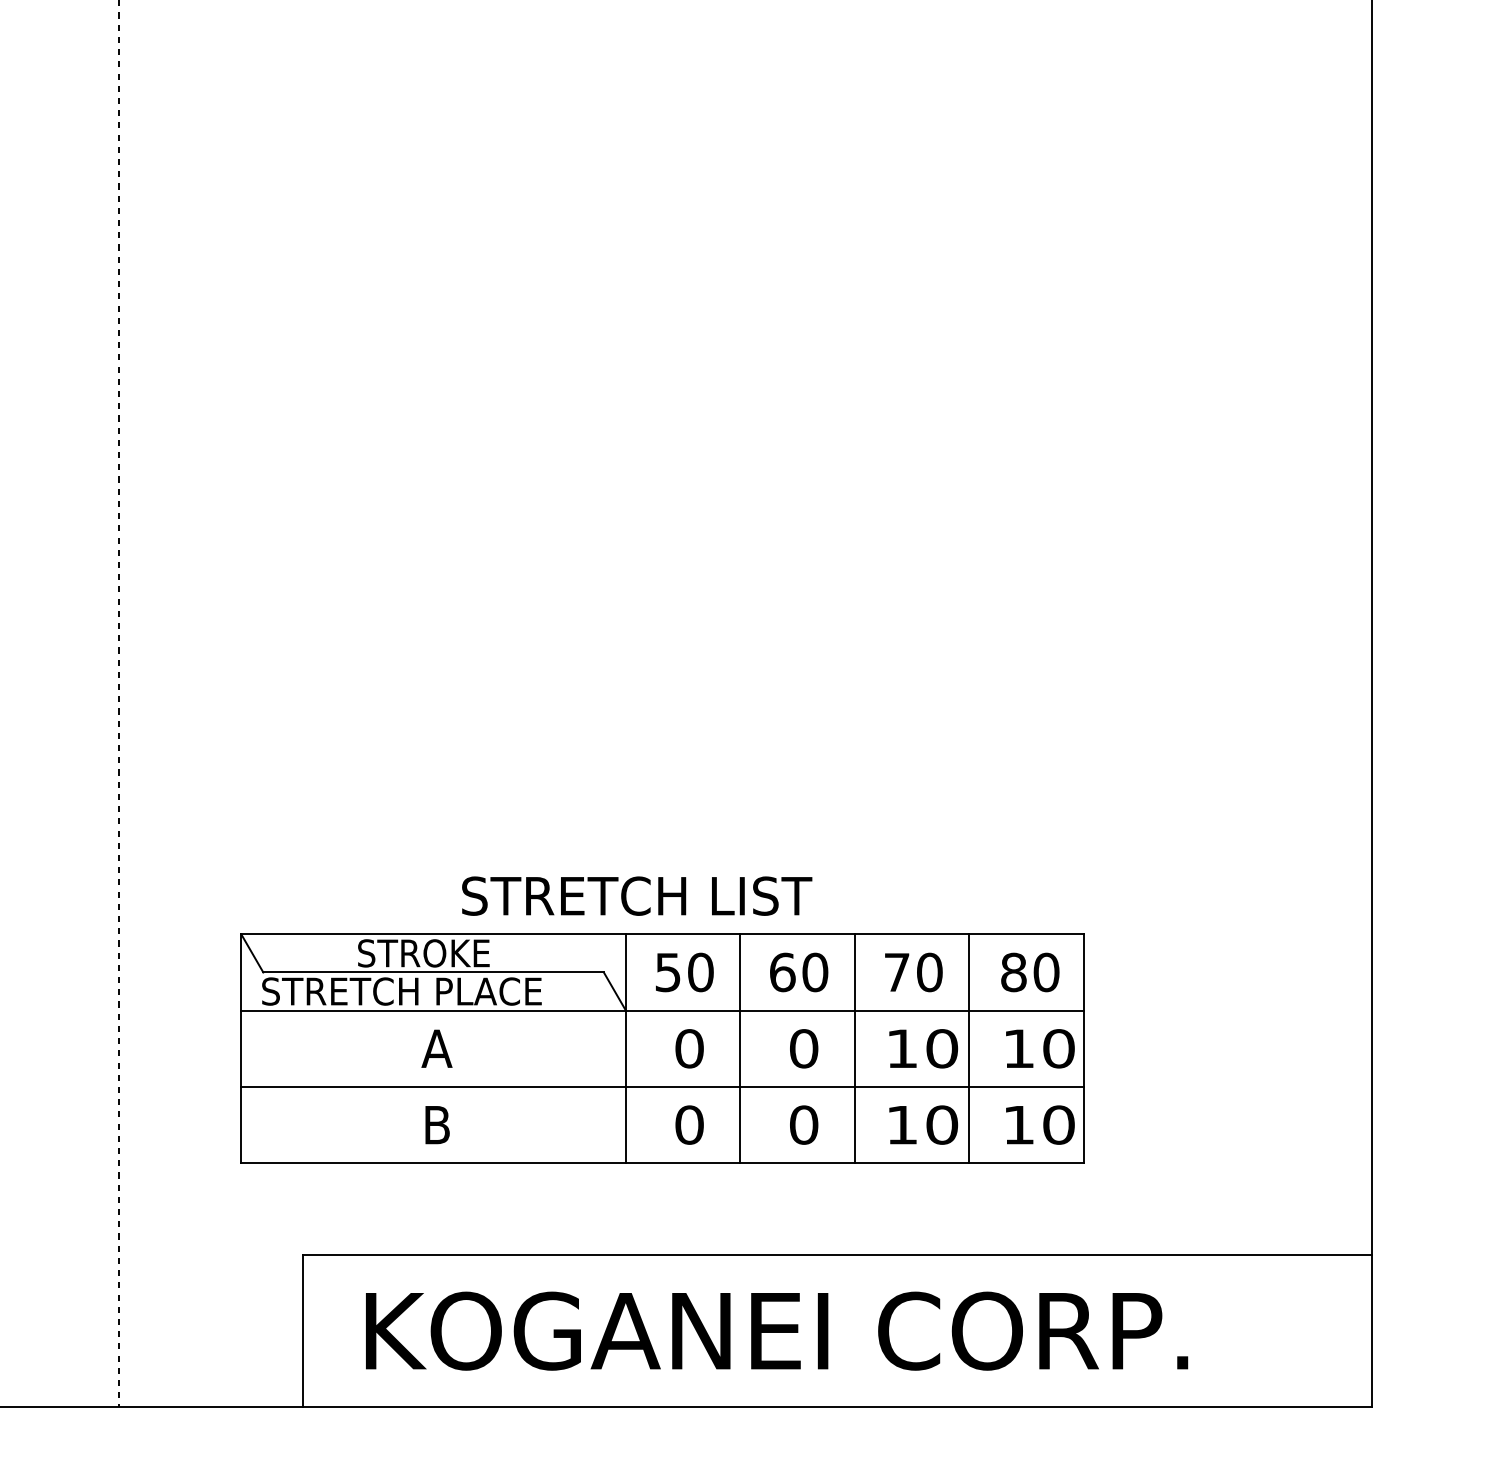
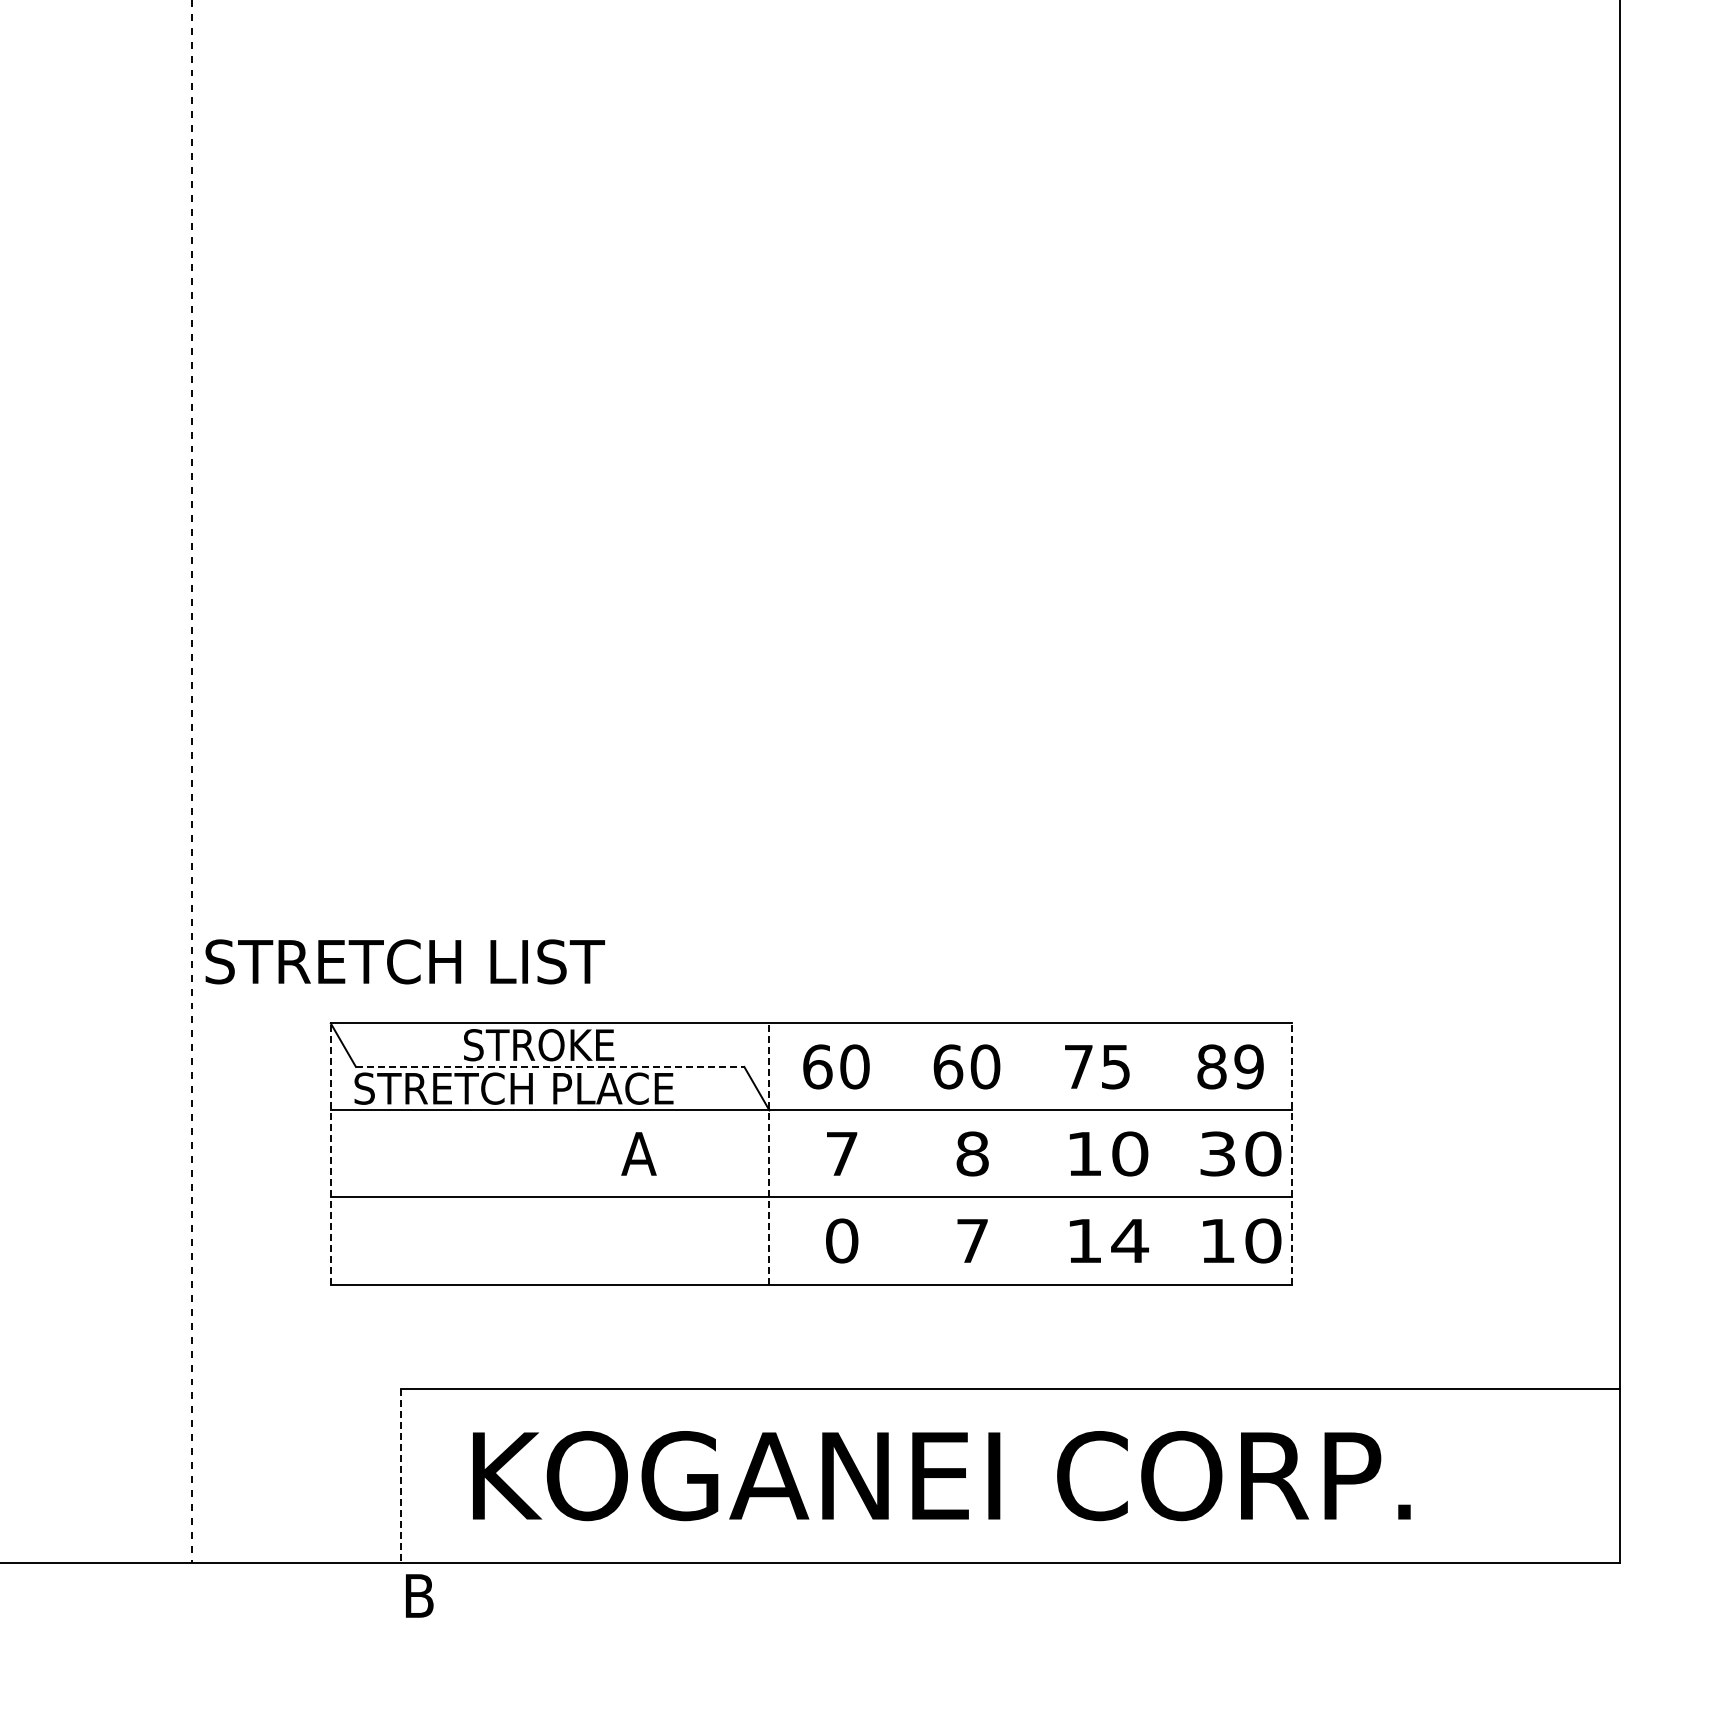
text: (636, 895) -> (404, 961), moved
line: (433, 972) -> (550, 1066), solid -> dashed
text: (668, 972) -> (817, 1066), 50 -> 60
text: (929, 972) -> (1115, 1066), 70 -> 75
text: (1045, 972) -> (1248, 1066), 80 -> 89
line: (241, 1048) -> (330, 1153), solid -> dashed
text: (436, 1048) -> (638, 1153), moved
line: (625, 1048) -> (769, 1153), solid -> dashed
text: (689, 1048) -> (842, 1153), 0 -> 7
line: (740, 1048) -> (900, 1153), removed
text: (803, 1048) -> (972, 1153), 0 -> 8
line: (854, 1048) -> (1030, 1153), removed
line: (969, 1048) -> (1161, 1153), removed
text: (1018, 1048) -> (1217, 1153), 10 -> 30
line: (1083, 1048) -> (1291, 1153), solid -> dashed
text: (437, 1124) -> (419, 1595), moved
text: (803, 1124) -> (972, 1240), 0 -> 7
text: (942, 1124) -> (1130, 1240), 10 -> 14
line: (303, 1331) -> (401, 1476), solid -> dashed

